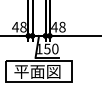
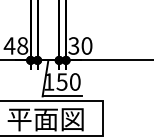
text: (58, 26) -> (80, 44), 48 -> 30

